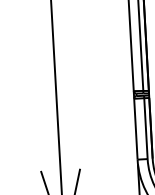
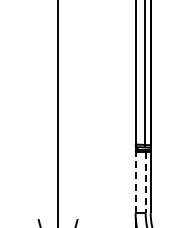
line: (135, 128) -> (135, 182), solid -> dashed
line: (145, 129) -> (145, 183), solid -> dashed

